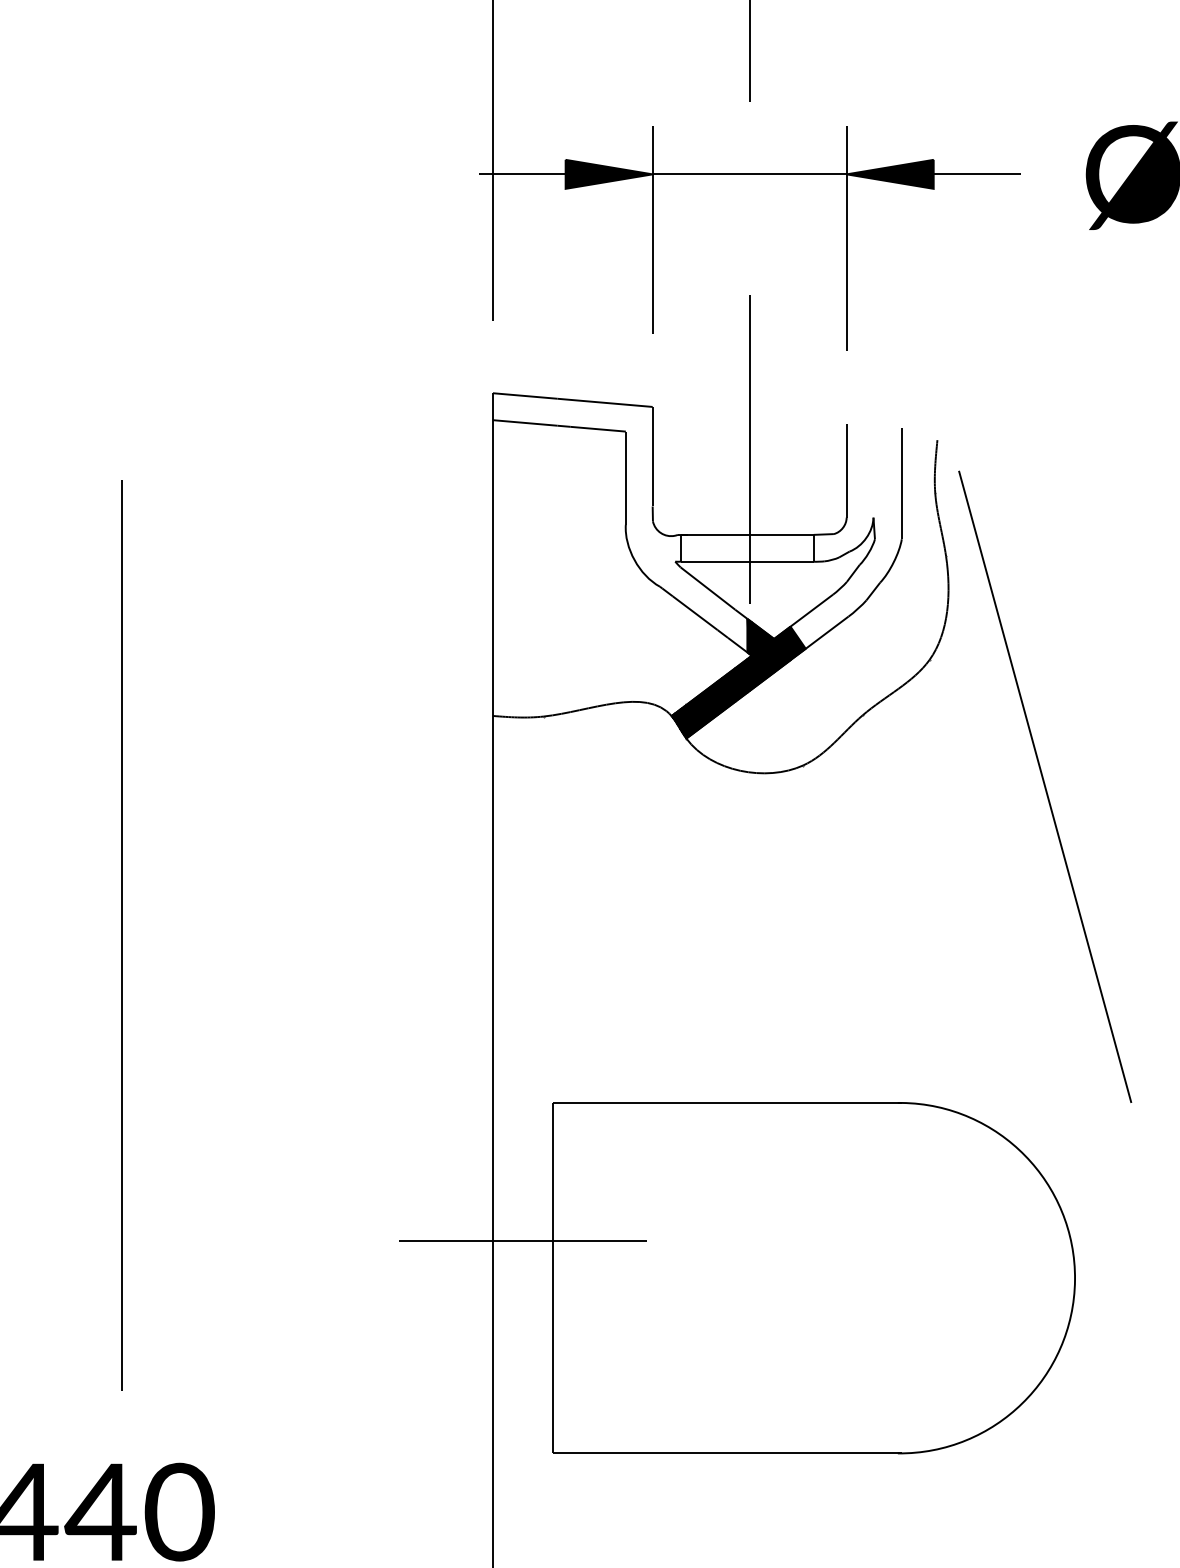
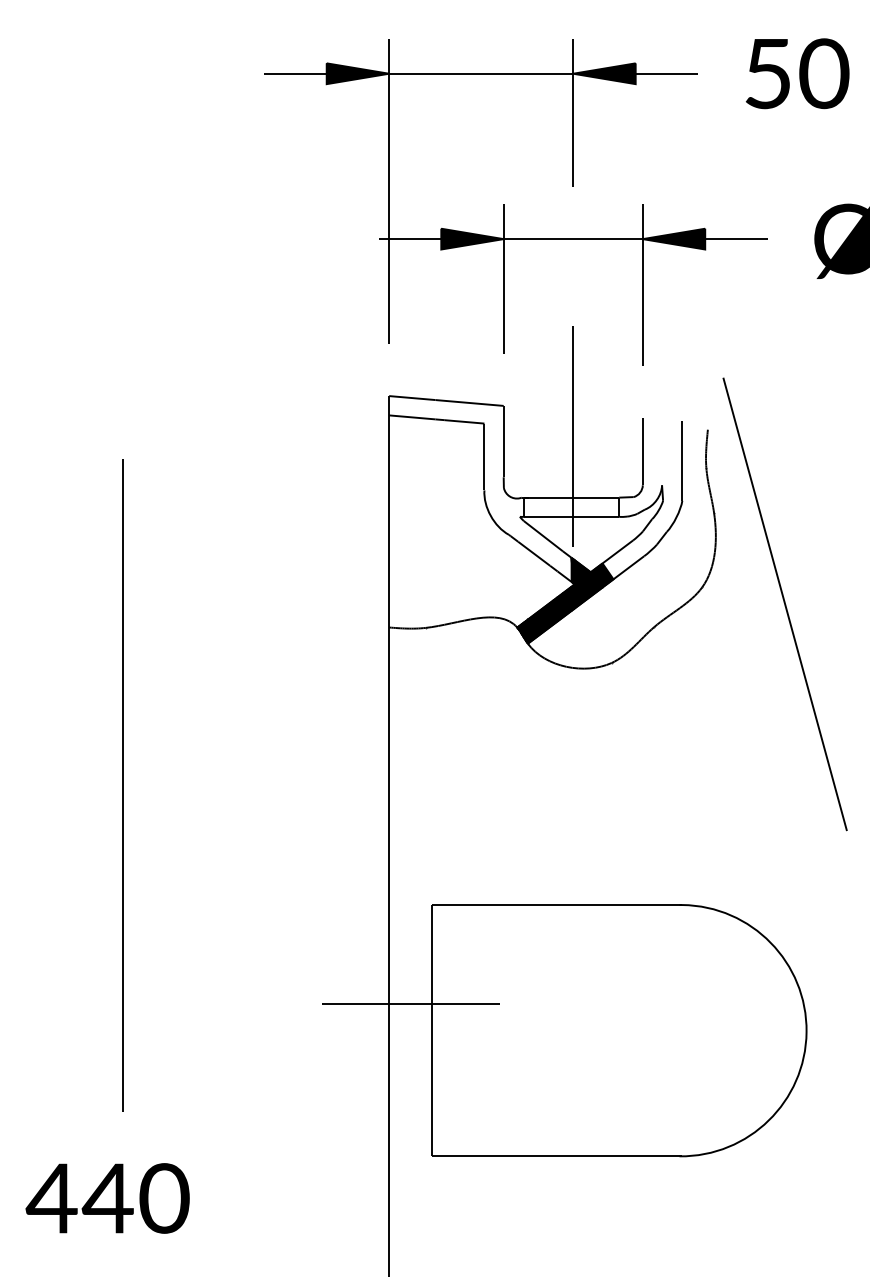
line: (1044, 787) -> (784, 604), moved

